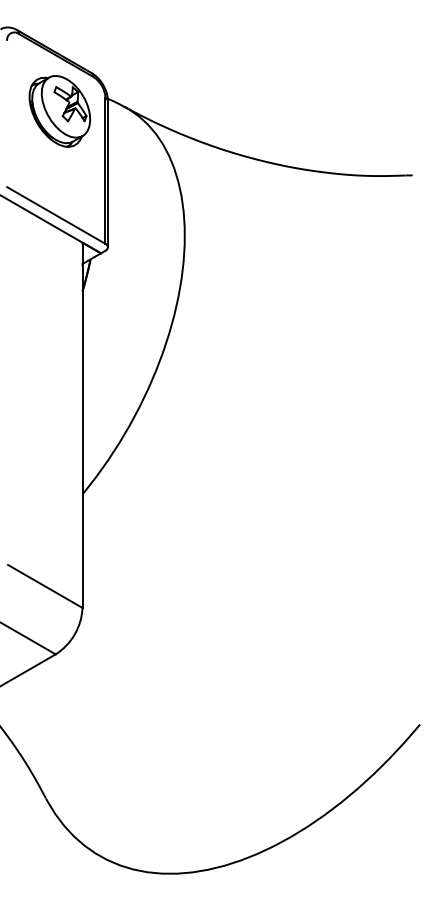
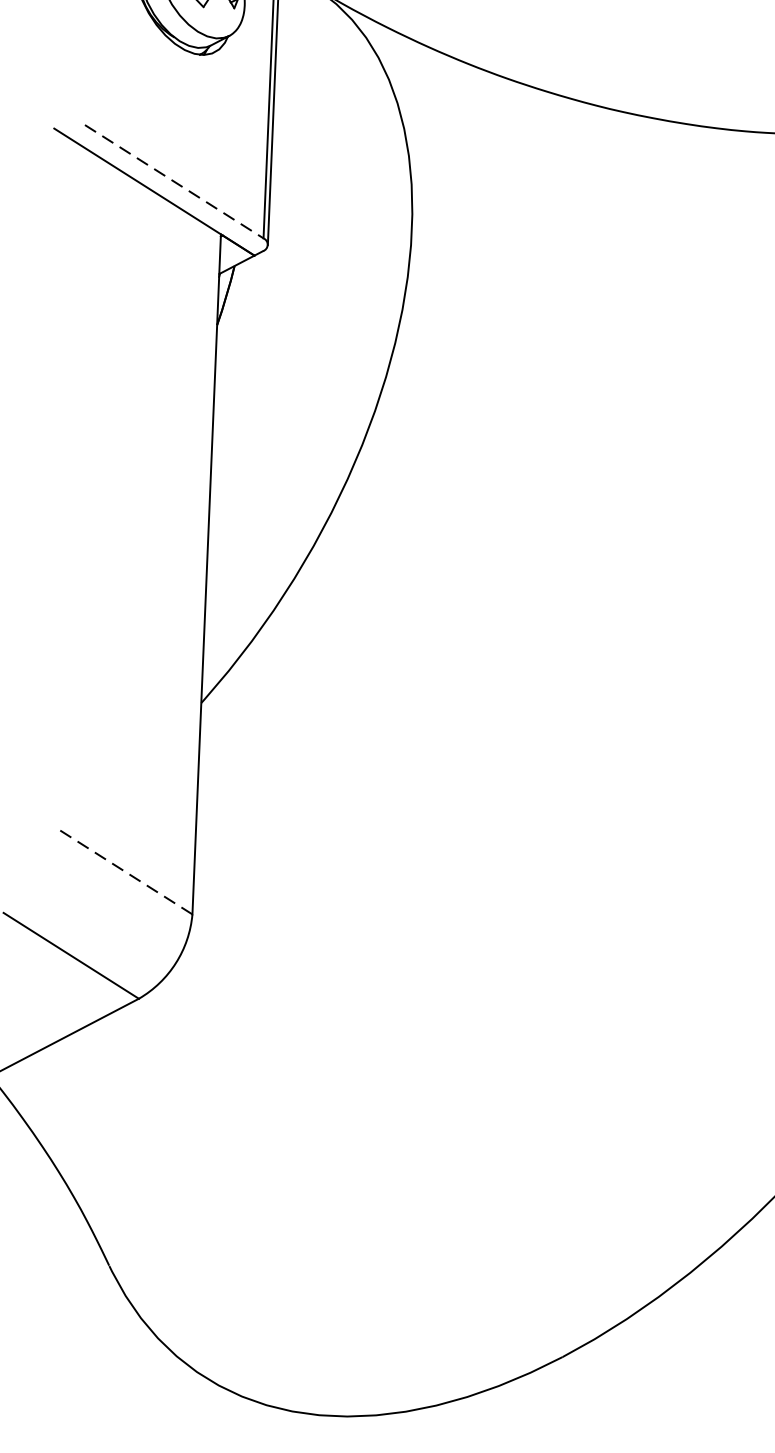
line: (56, 215) -> (174, 181), solid -> dashed
line: (45, 586) -> (125, 871), solid -> dashed

